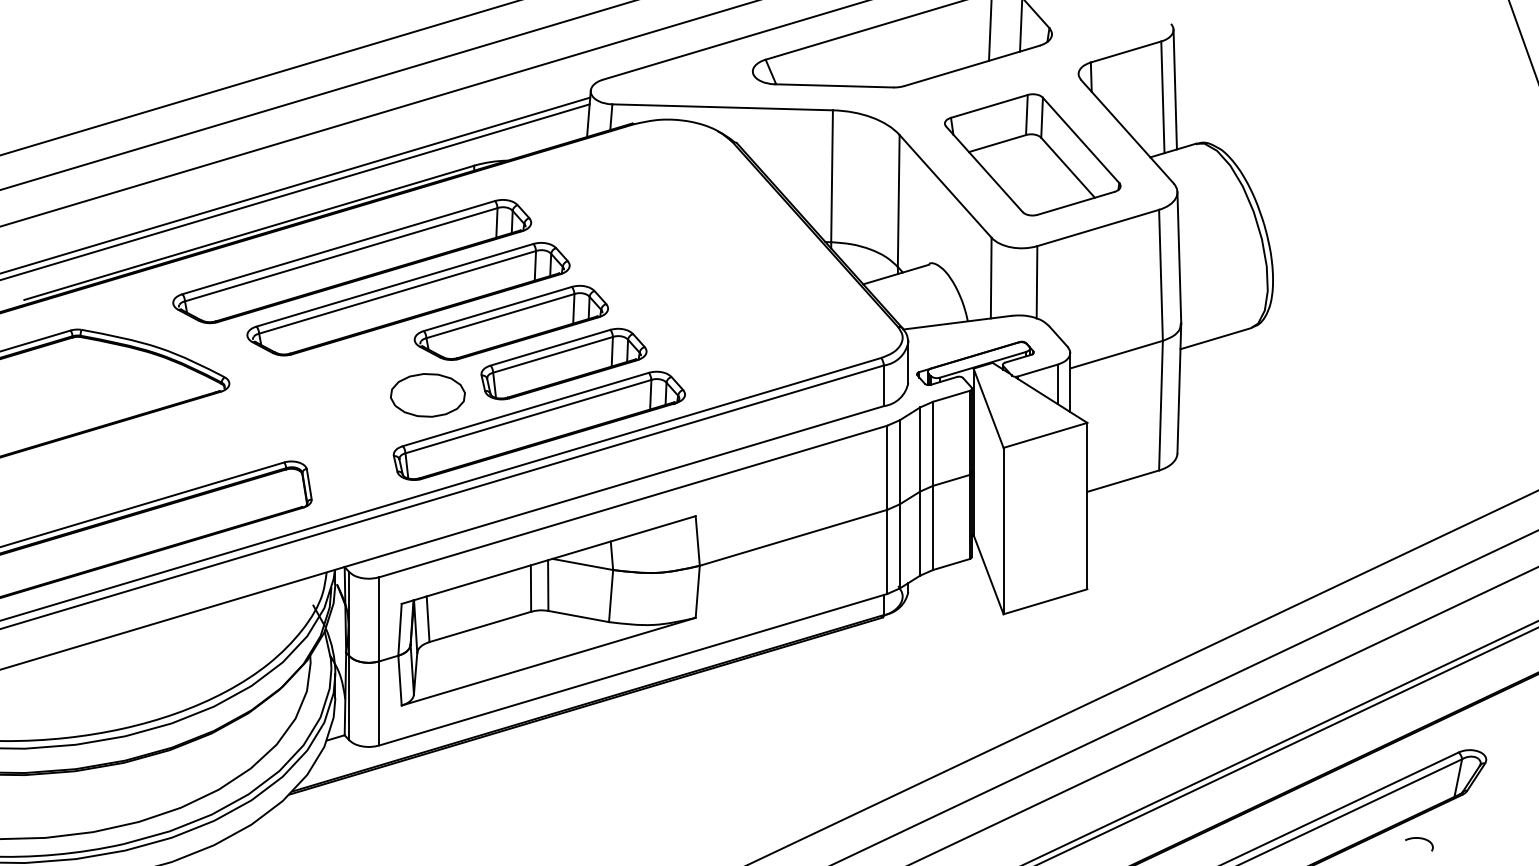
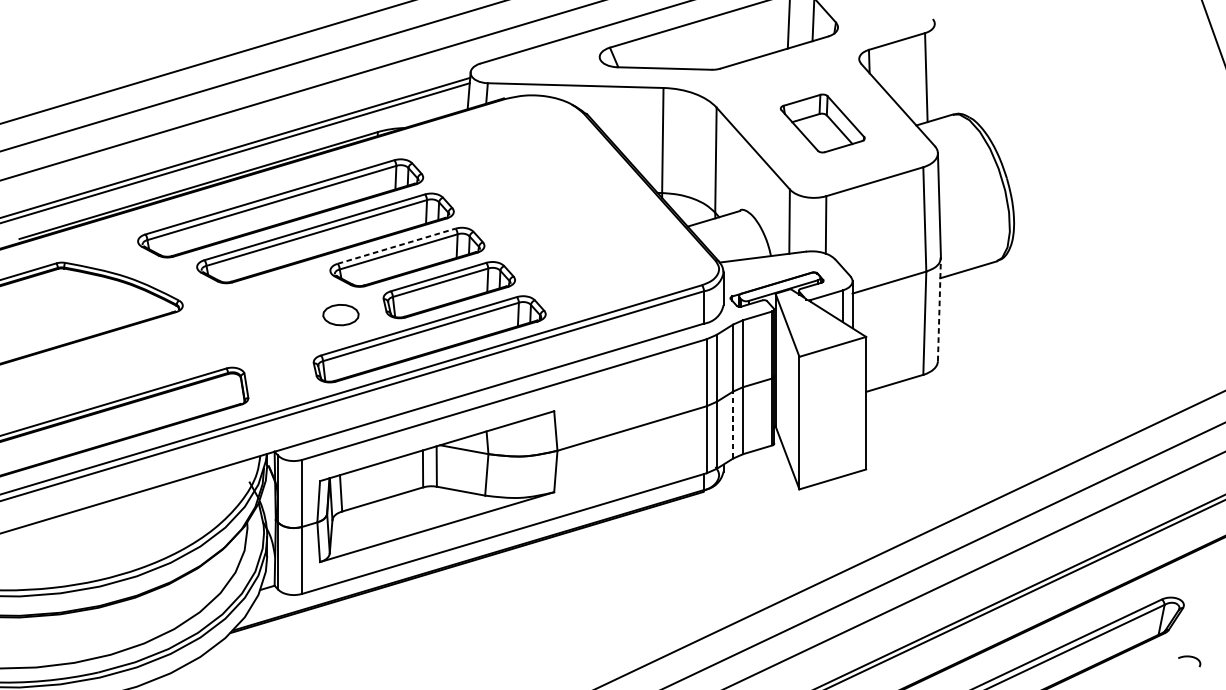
line: (1174, 89) -> (935, 71), removed
part: (1032, 154) -> (822, 123), size x0.6
line: (498, 308) -> (397, 245), solid -> dashed
line: (1179, 387) -> (939, 308), solid -> dashed
part: (427, 395) -> (340, 315), size x0.6
line: (920, 533) -> (733, 425), solid -> dashed
curve: (1420, 839) -> (1190, 657), moved

